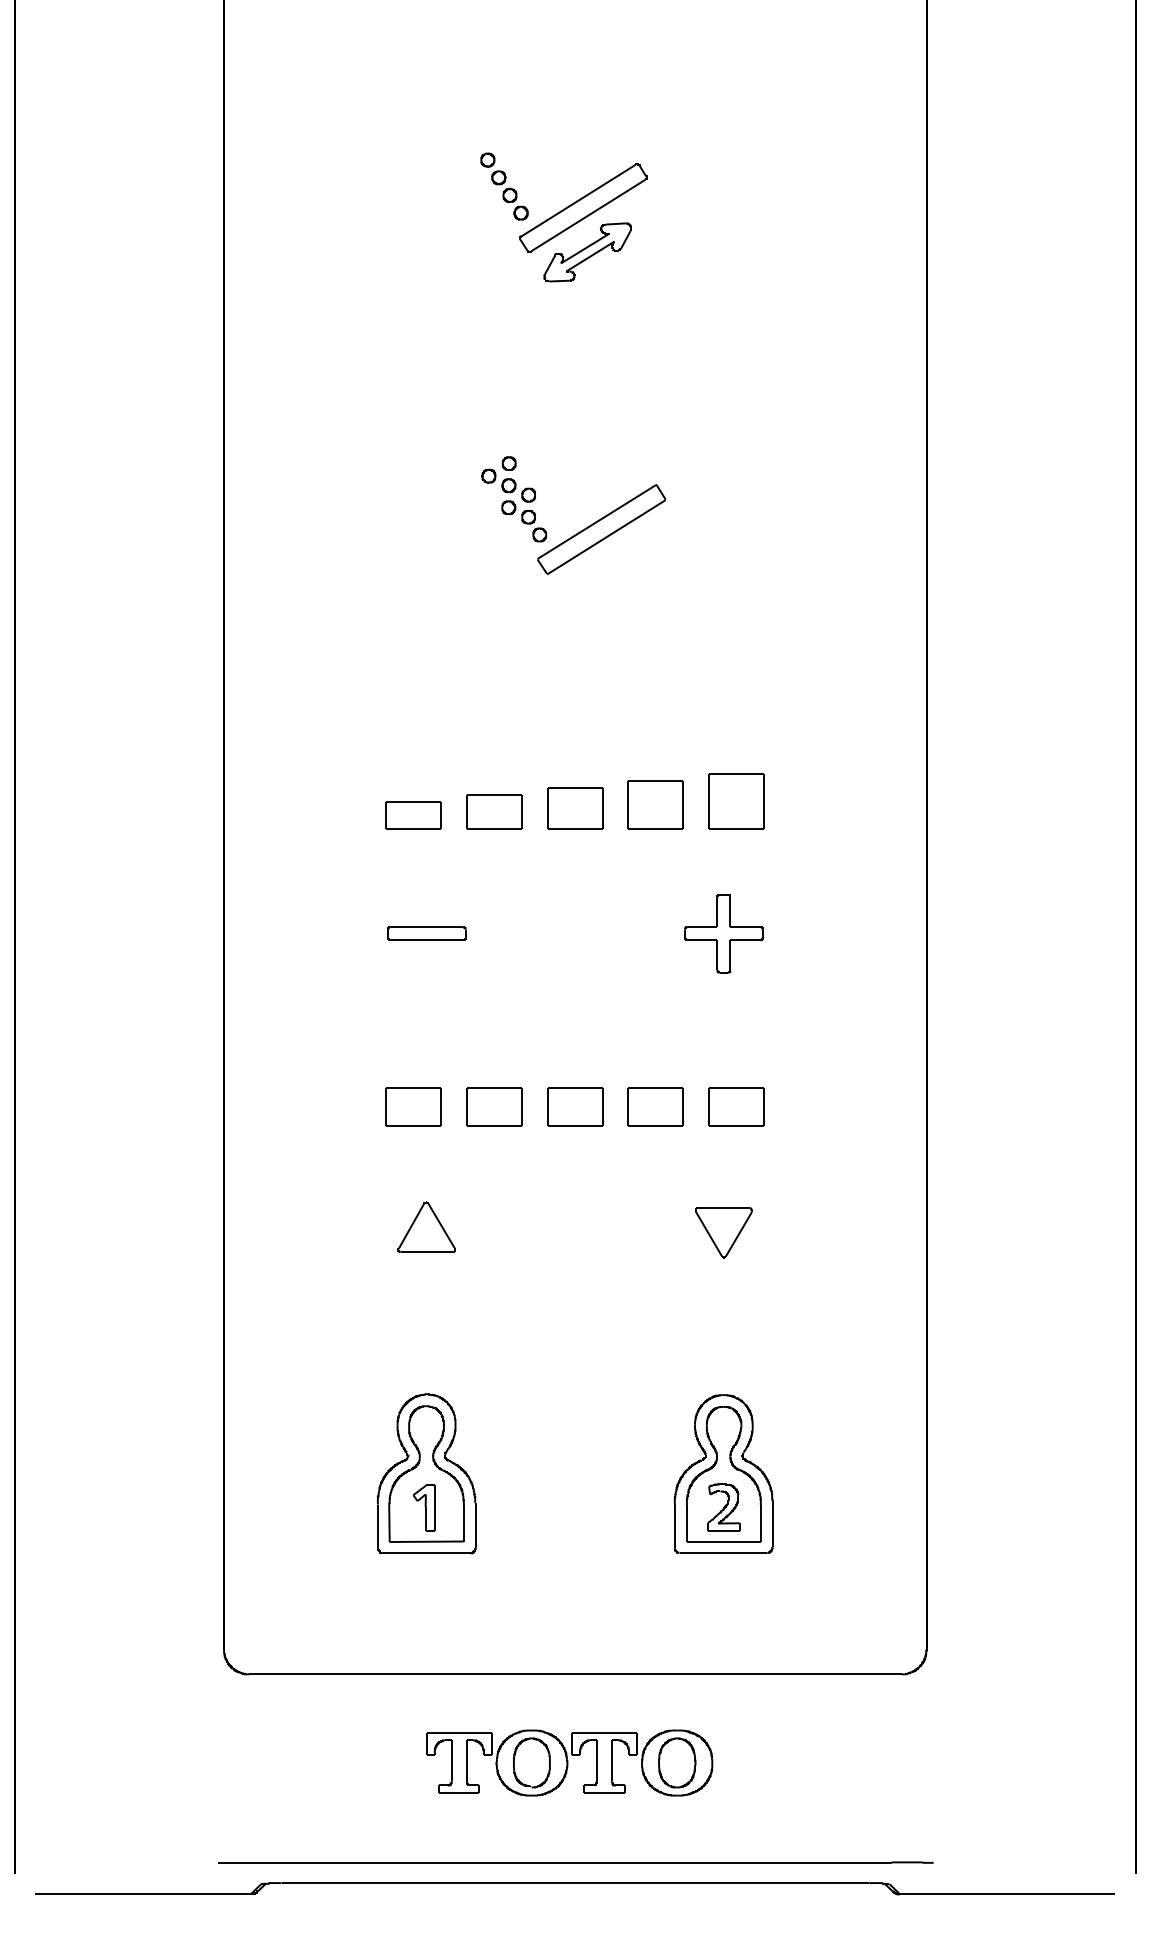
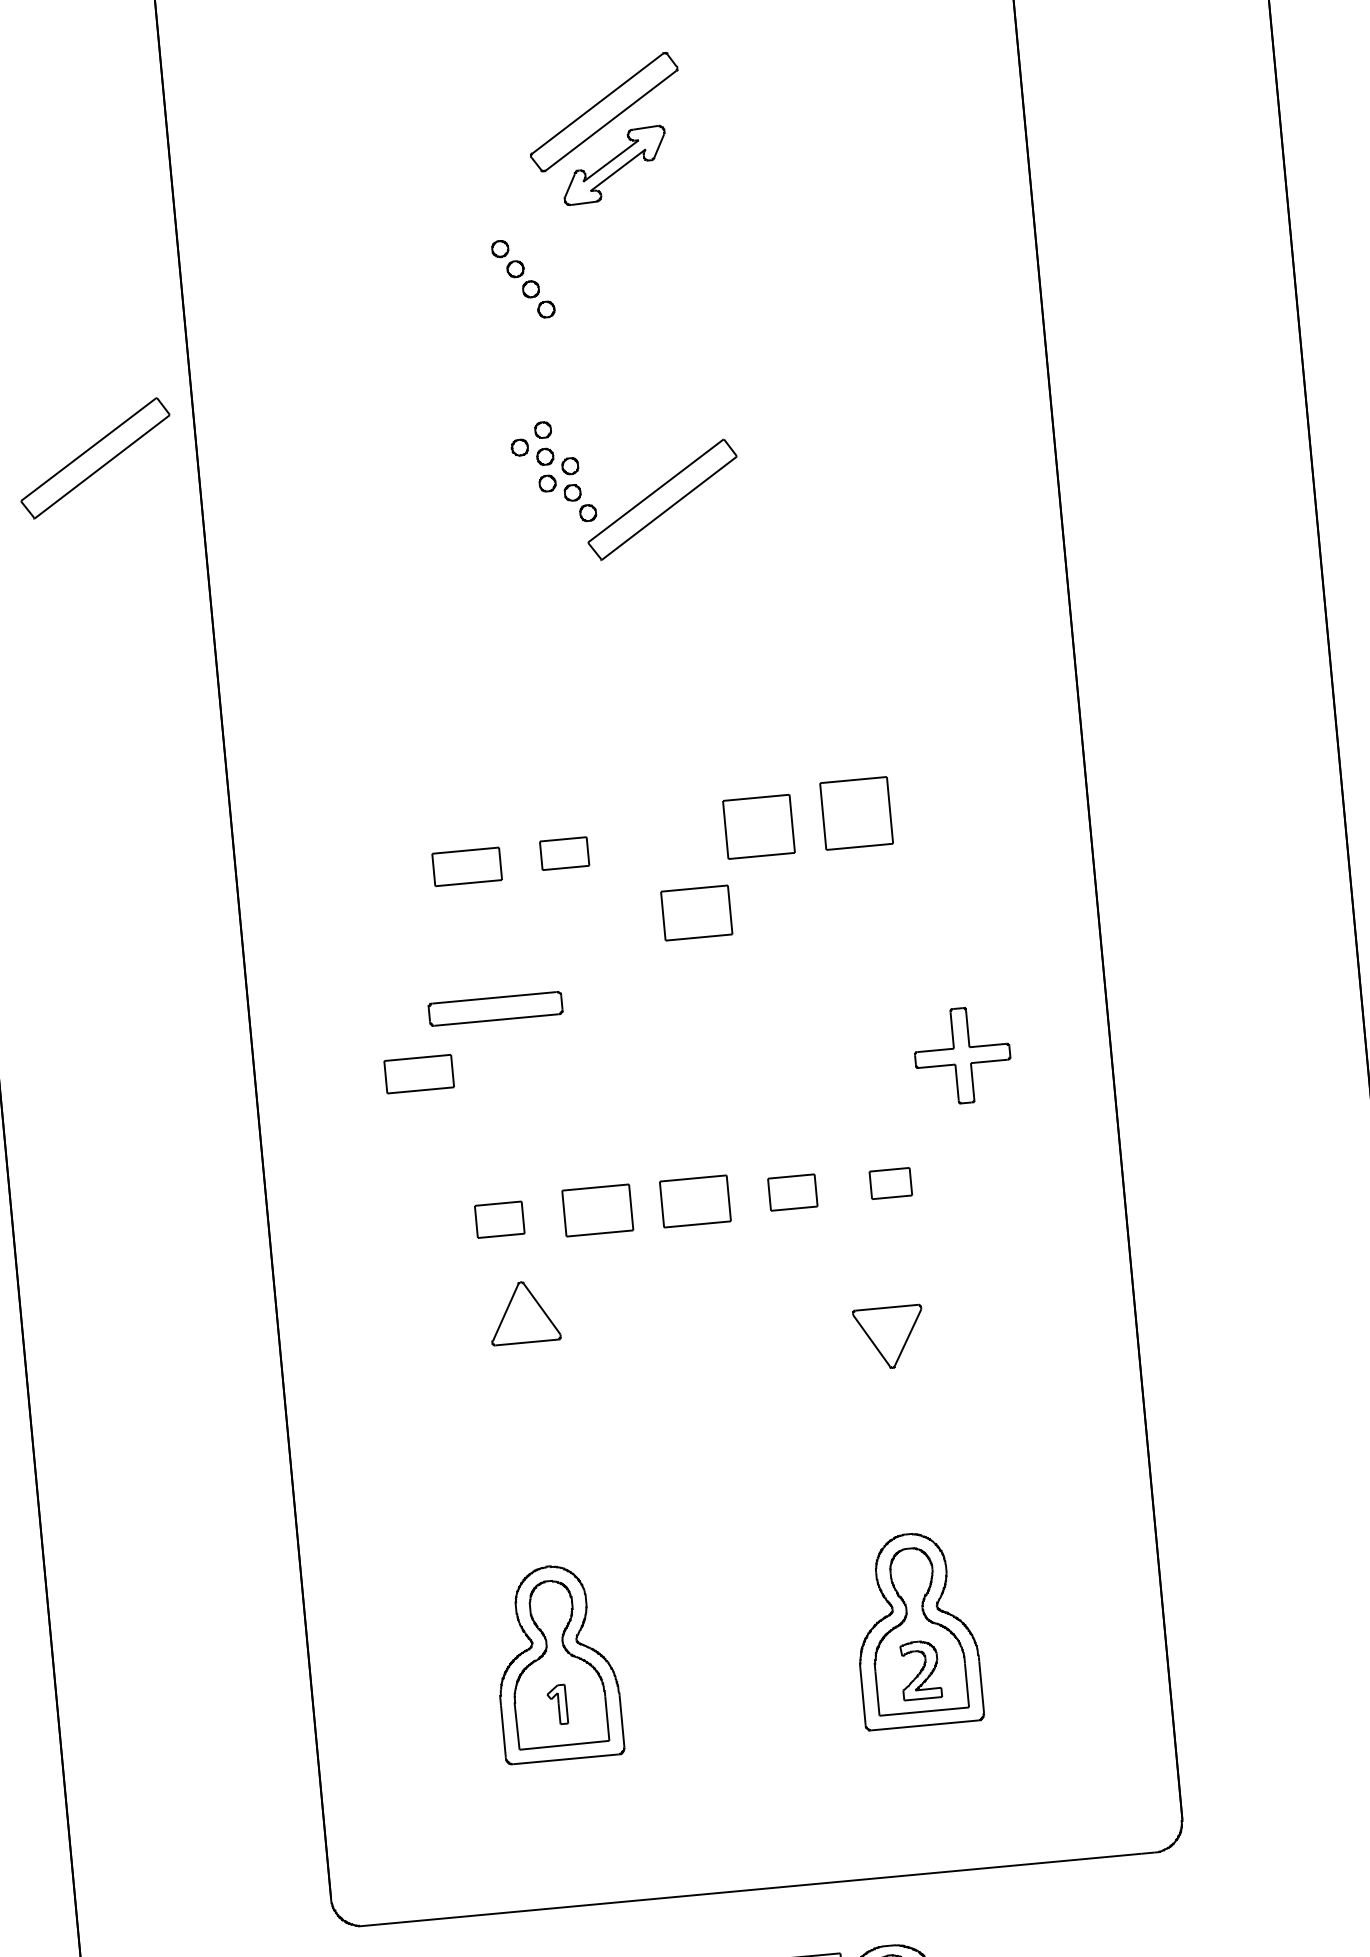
part: (504, 186) -> (523, 279), moved
part: (140, 452) -> (95, 458), added
part: (575, 808) -> (697, 912), moved
part: (494, 811) -> (564, 853), size x0.7
part: (426, 933) -> (495, 1008), size x1.4
part: (723, 933) -> (961, 1055), moved
part: (358, 981) -> (418, 1074), added
part: (413, 1106) -> (499, 1219), size x0.7
part: (655, 1106) -> (792, 1192), size x0.7
part: (736, 1106) -> (890, 1183), size x0.6
part: (426, 1227) -> (523, 1312), moved
part: (423, 1507) -> (556, 1704), size x0.7

